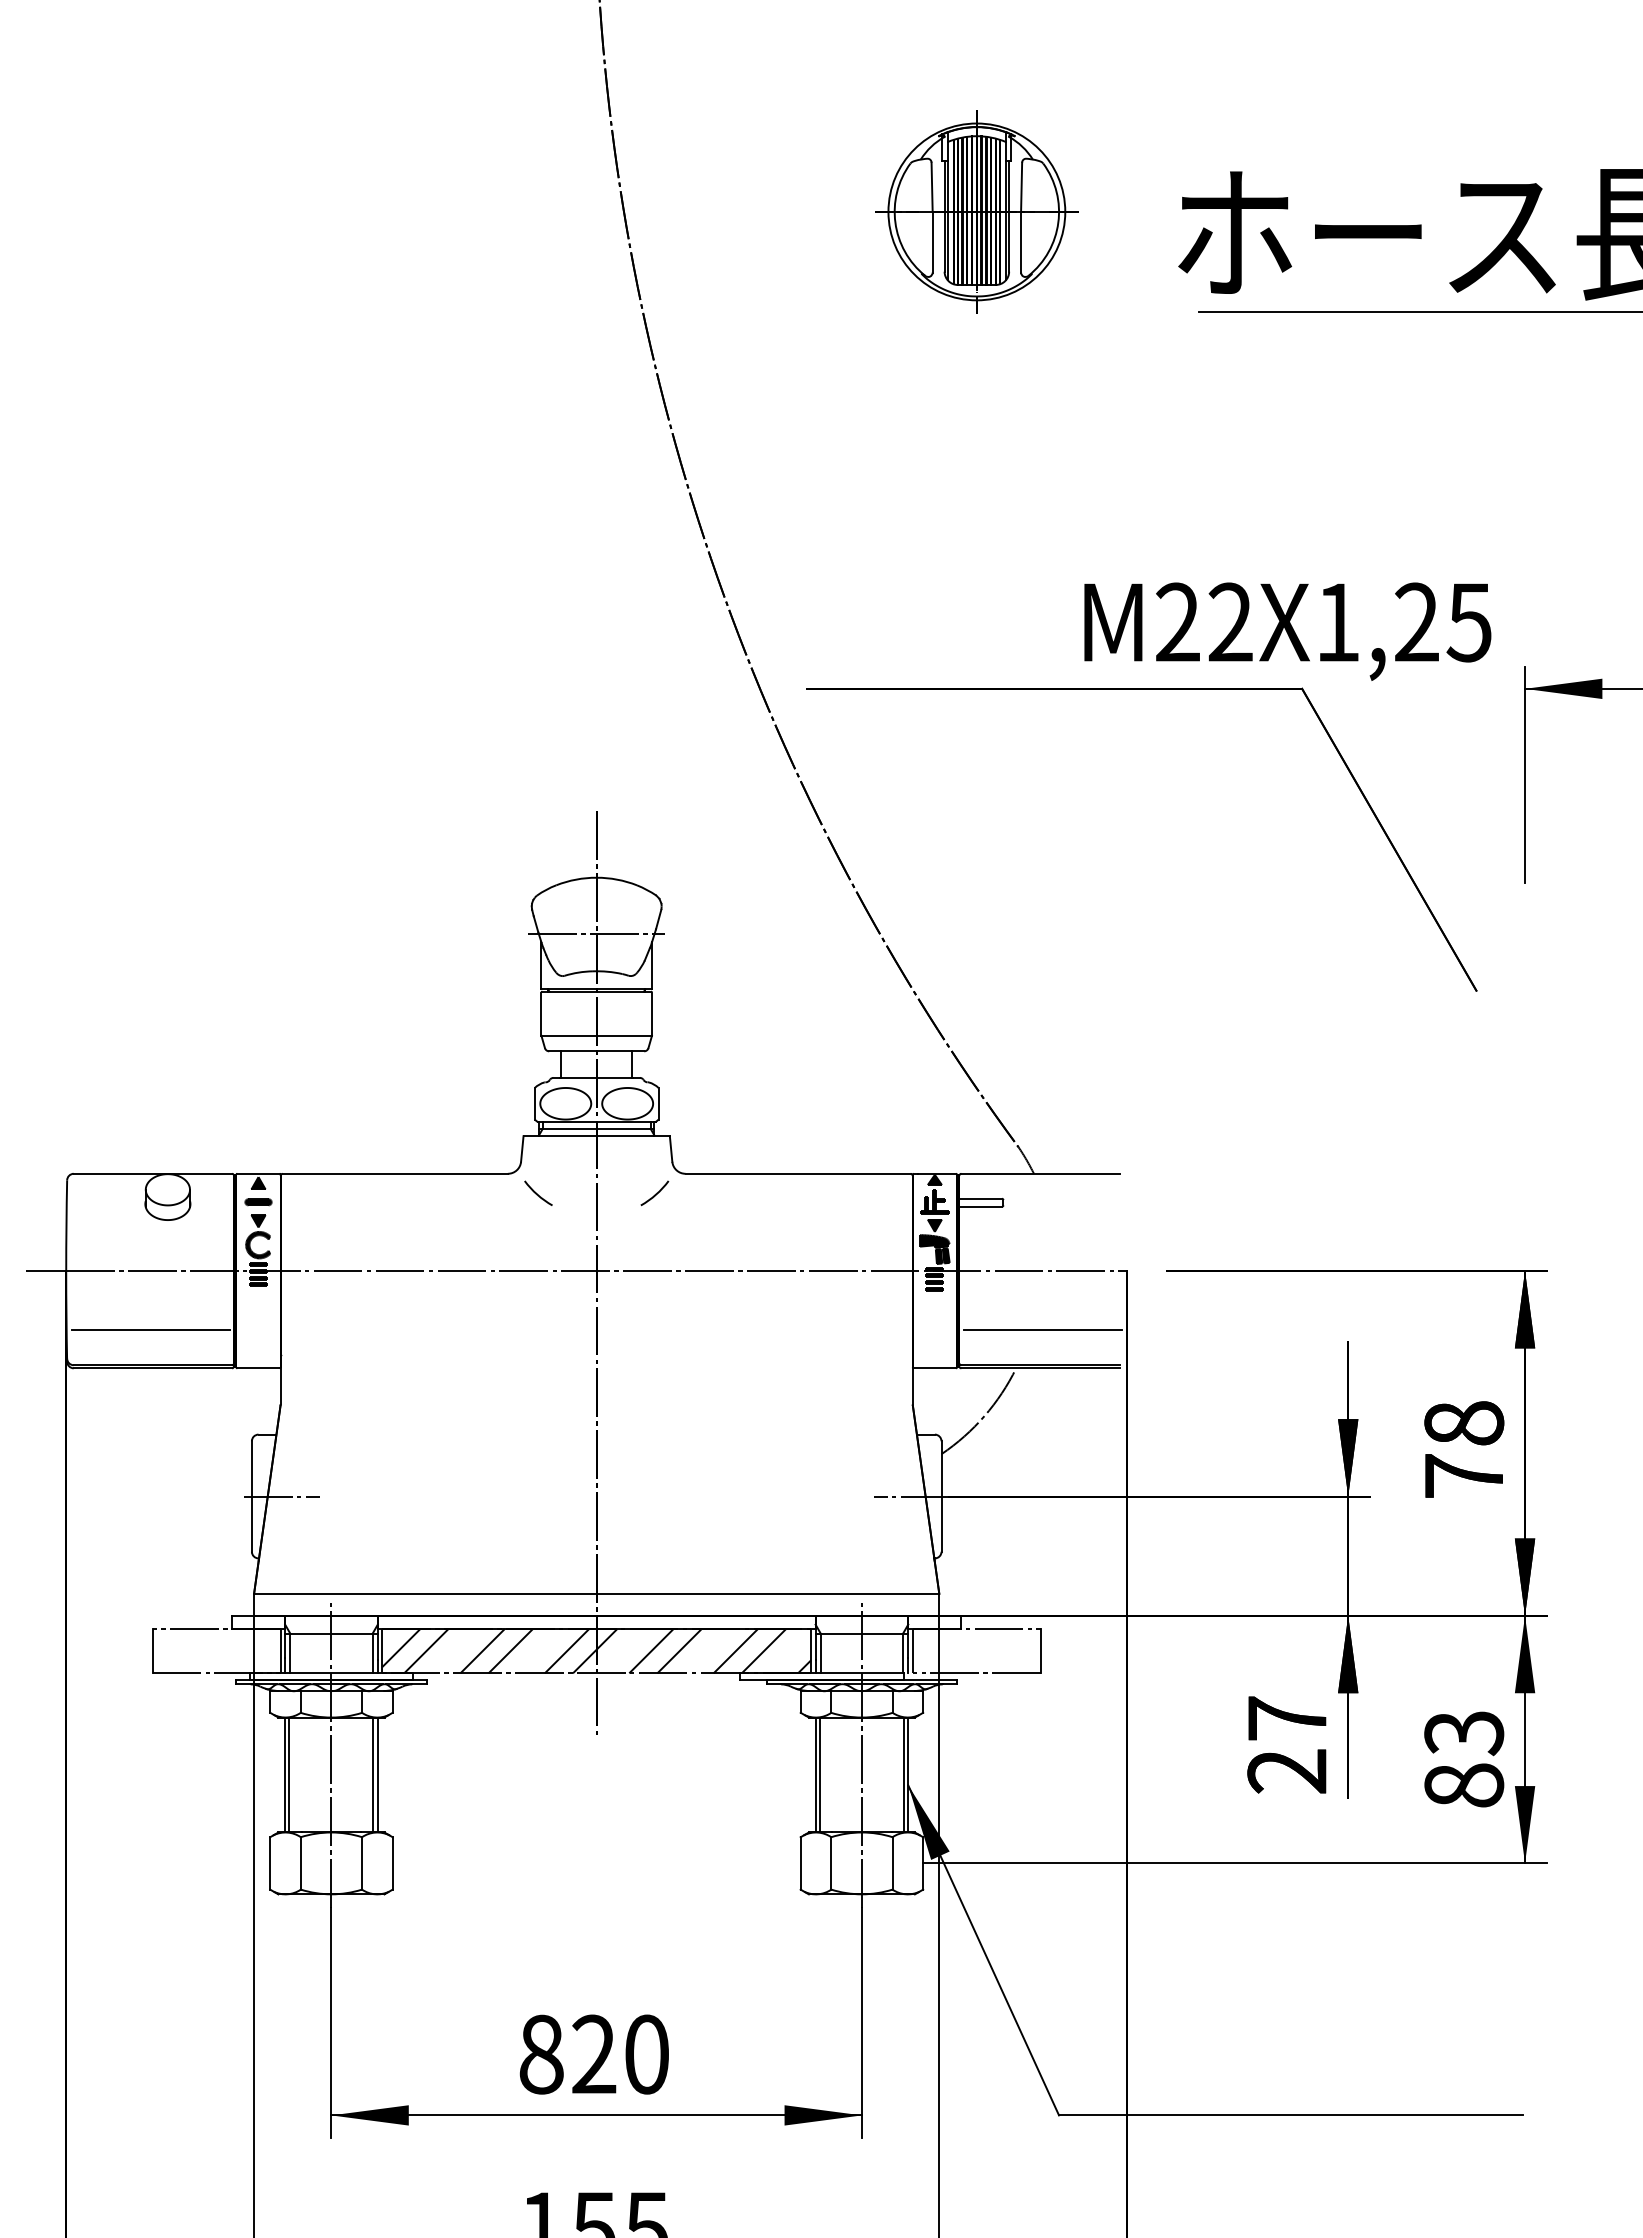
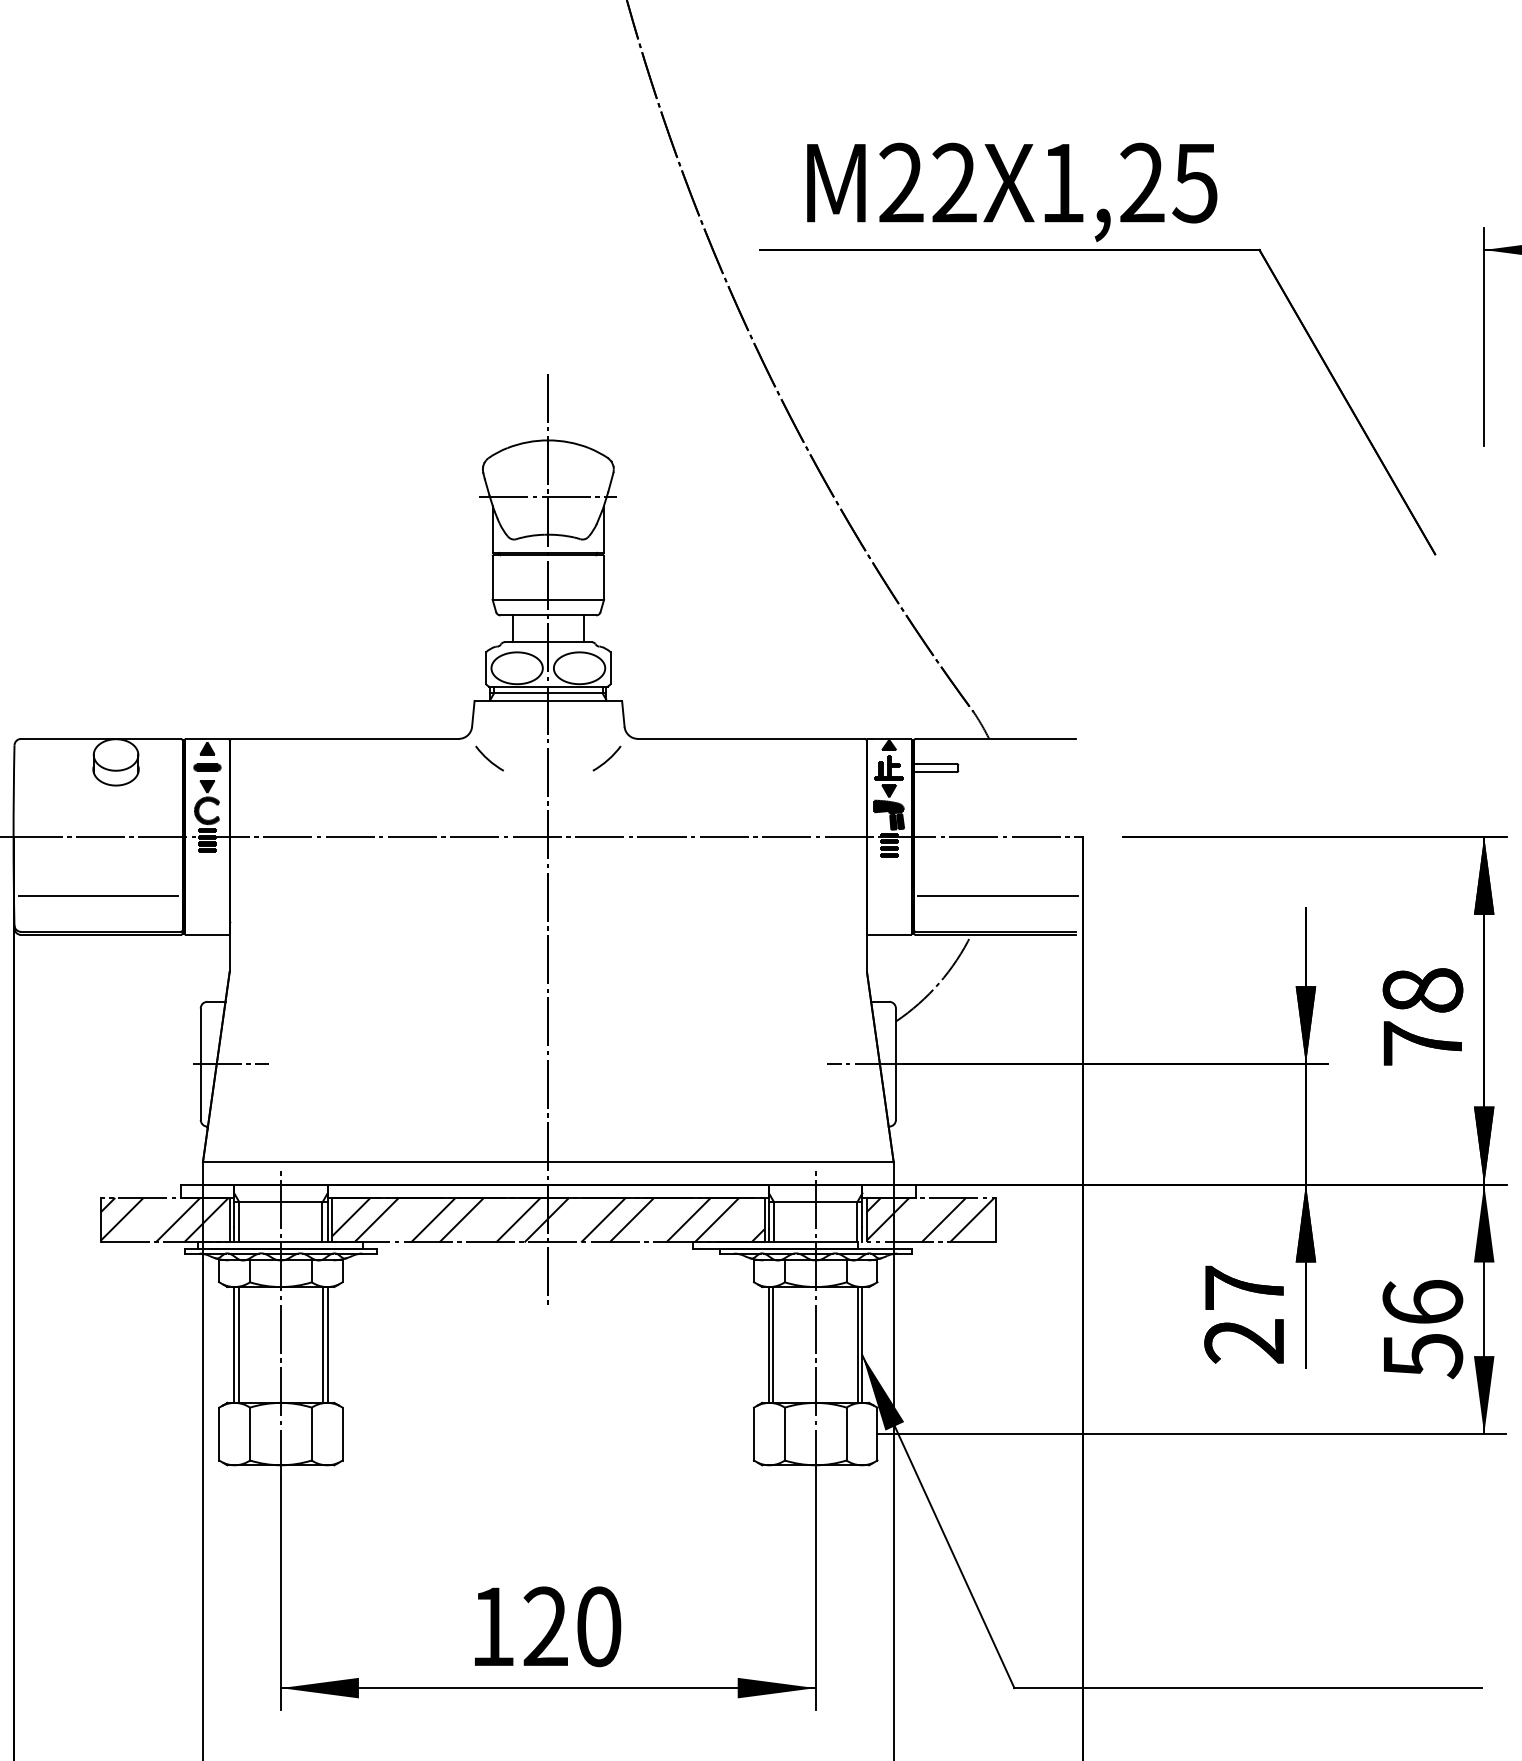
text: (1287, 631) -> (1011, 192), moved
hatch: (215, 1651) -> (164, 1220), added
hatch: (975, 1651) -> (930, 1220), added
text: (1464, 1759) -> (1423, 1329), 83 -> 56
text: (541, 2054) -> (492, 1626), 820 -> 120

